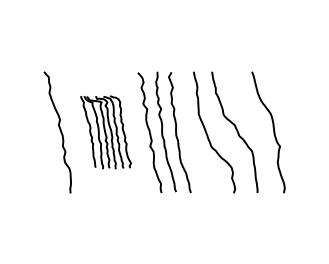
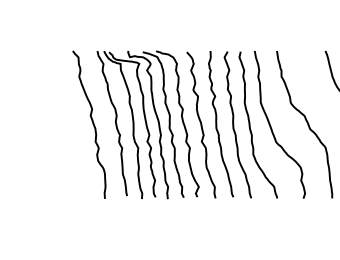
part: (105, 132) -> (147, 124), size x1.67
curve: (190, 132) -> (250, 124), added

